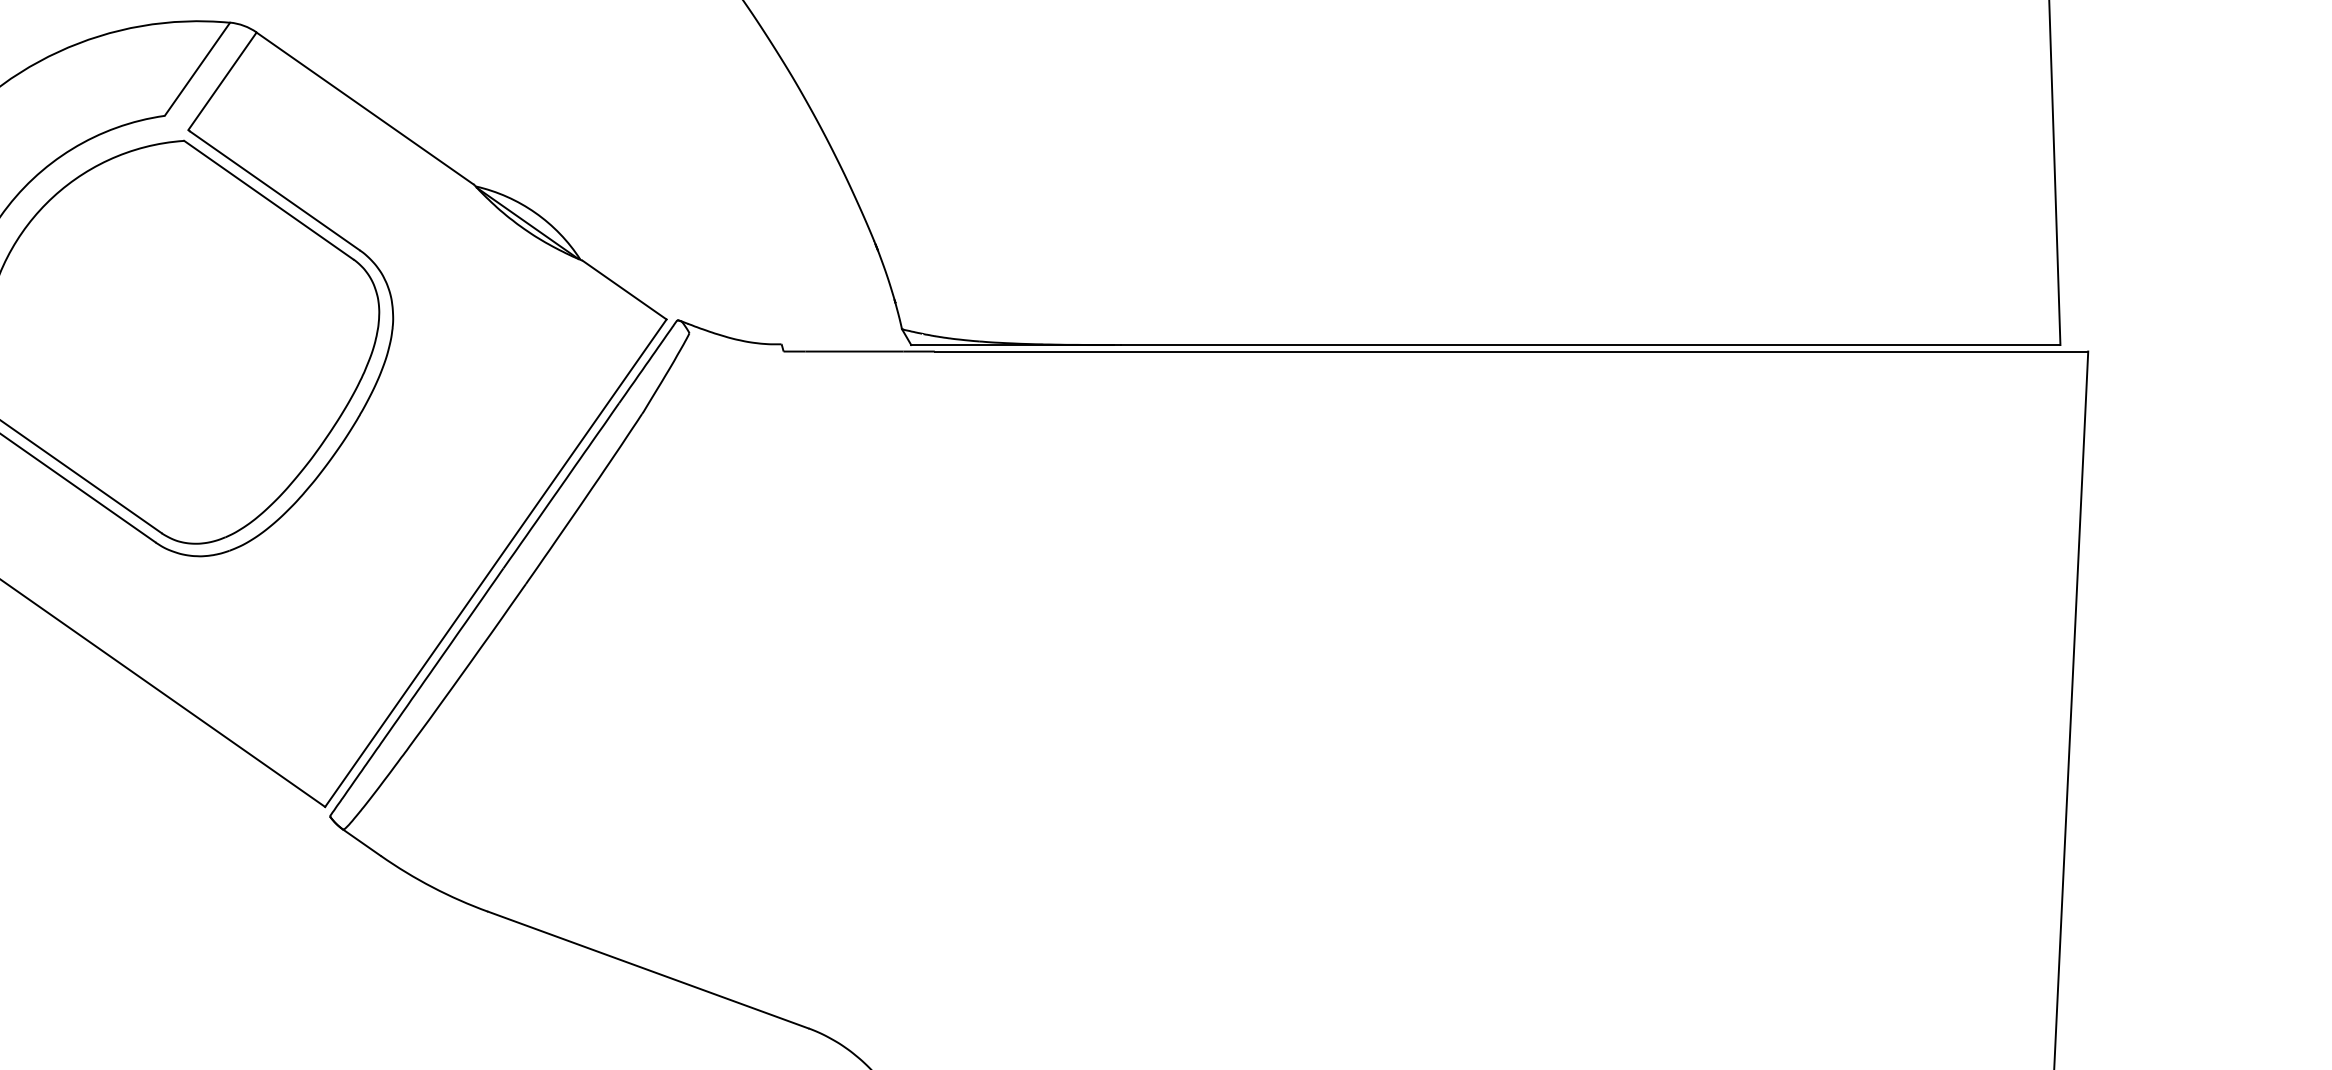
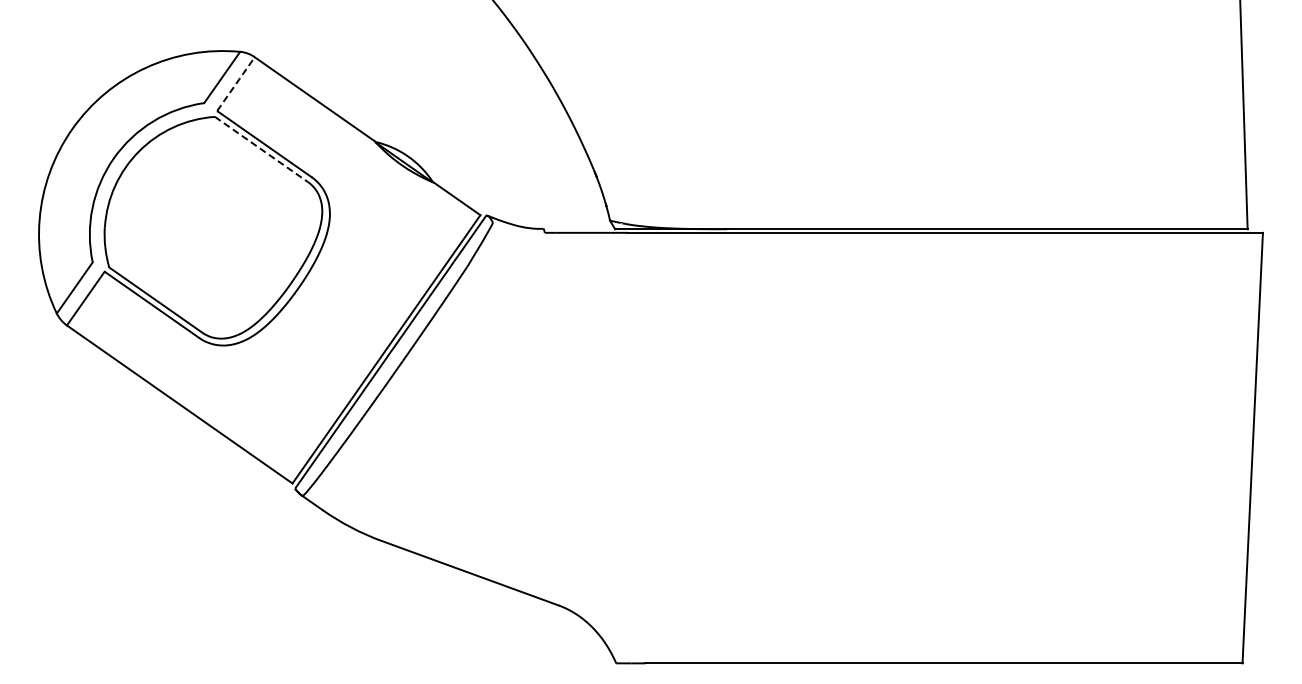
line: (223, 82) -> (236, 84), solid -> dashed
line: (268, 200) -> (261, 149), solid -> dashed

